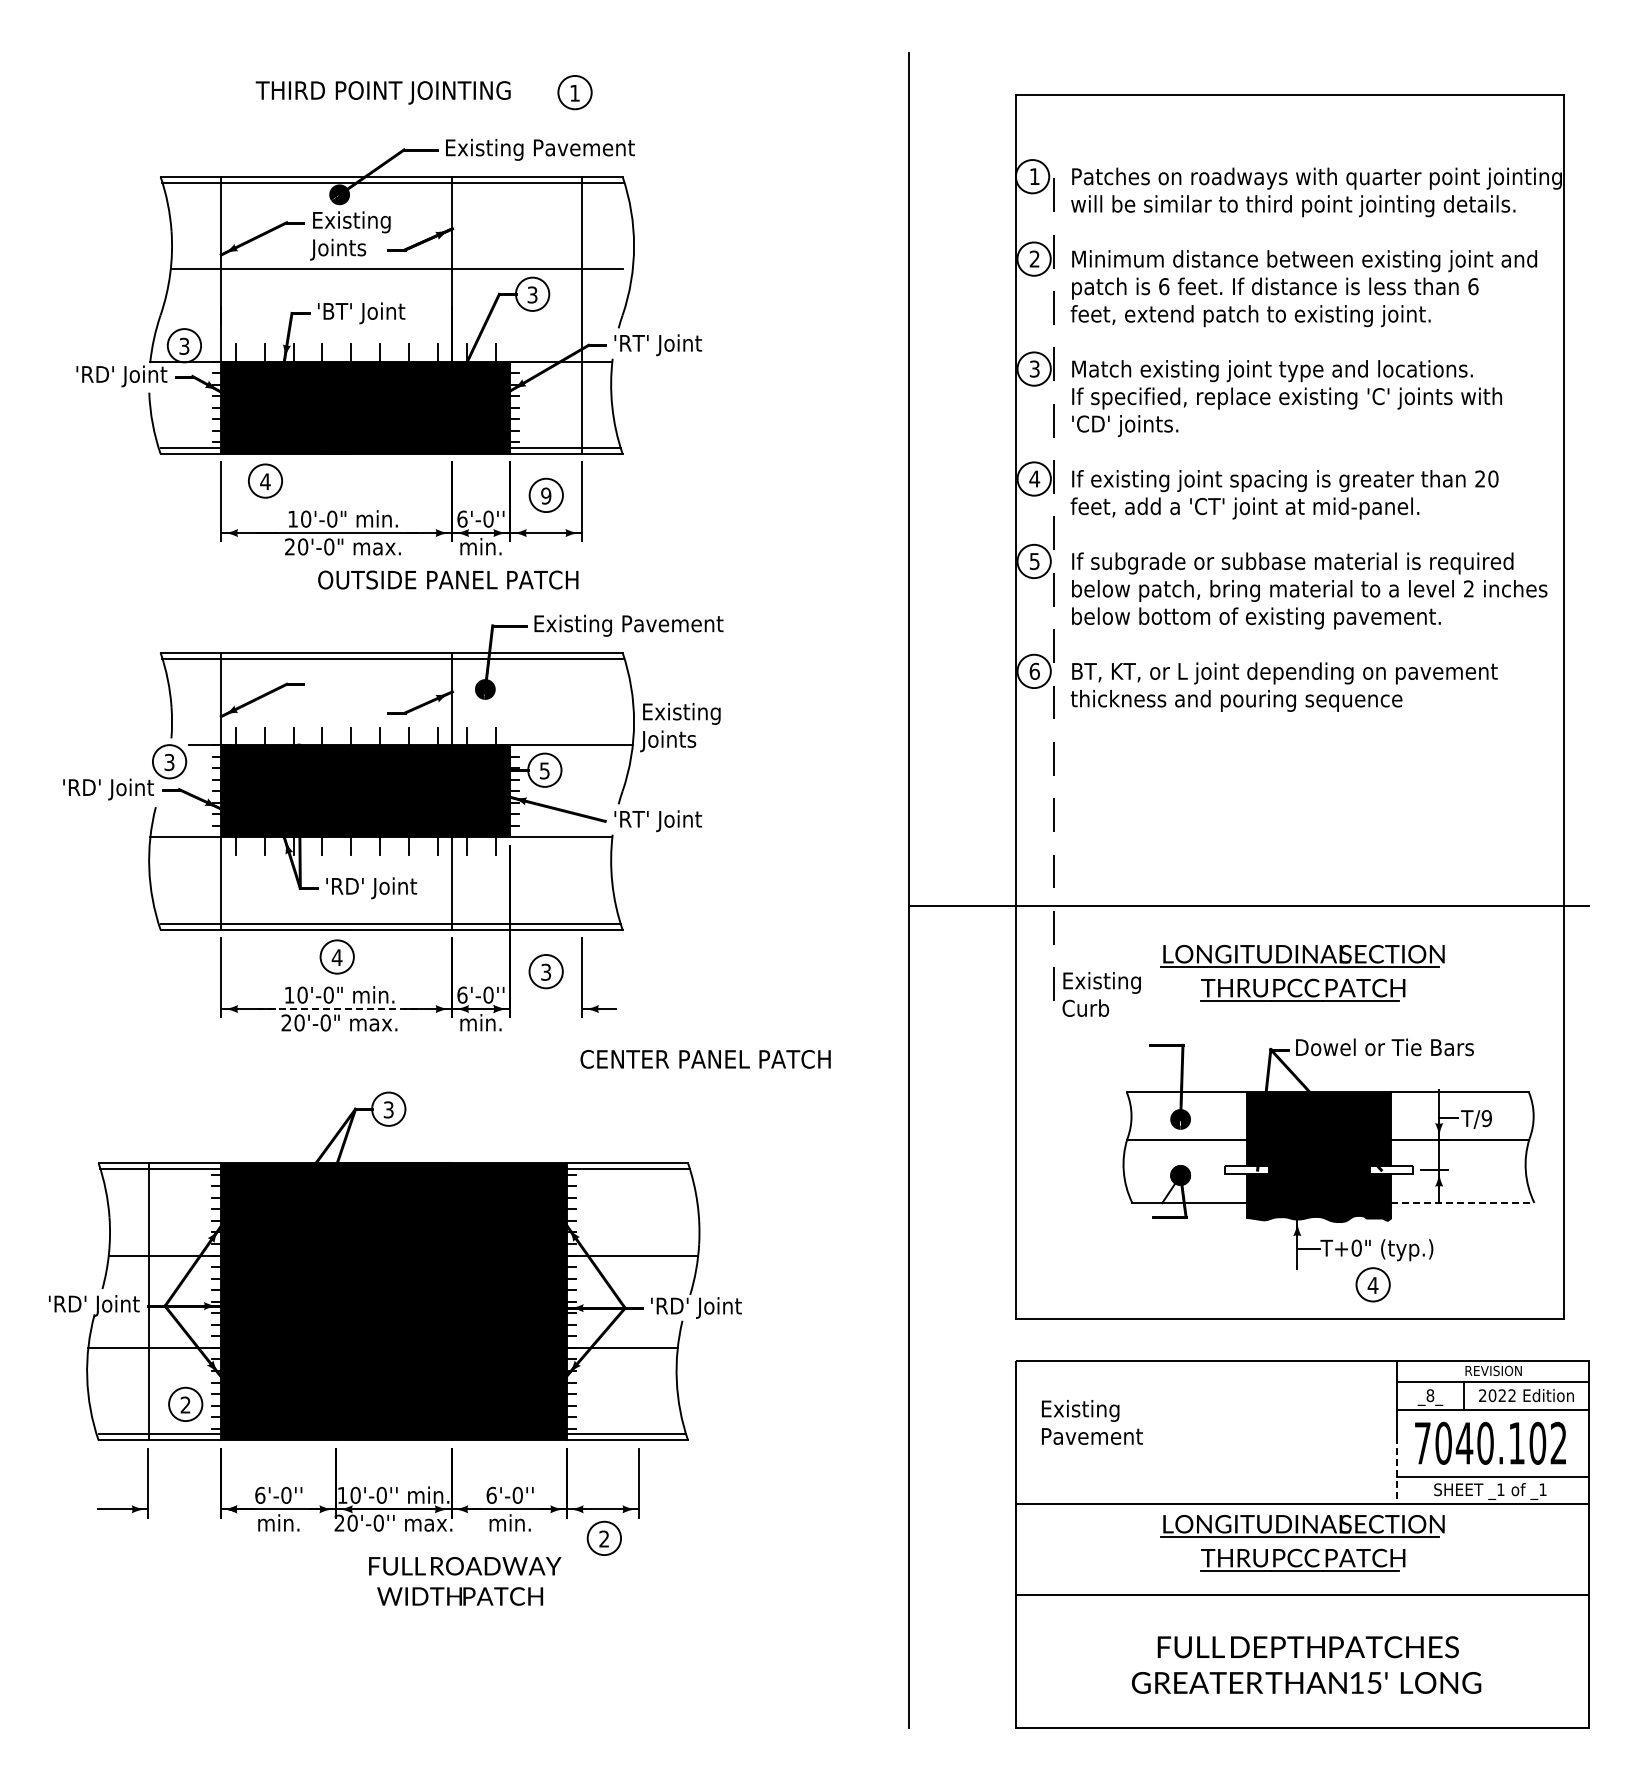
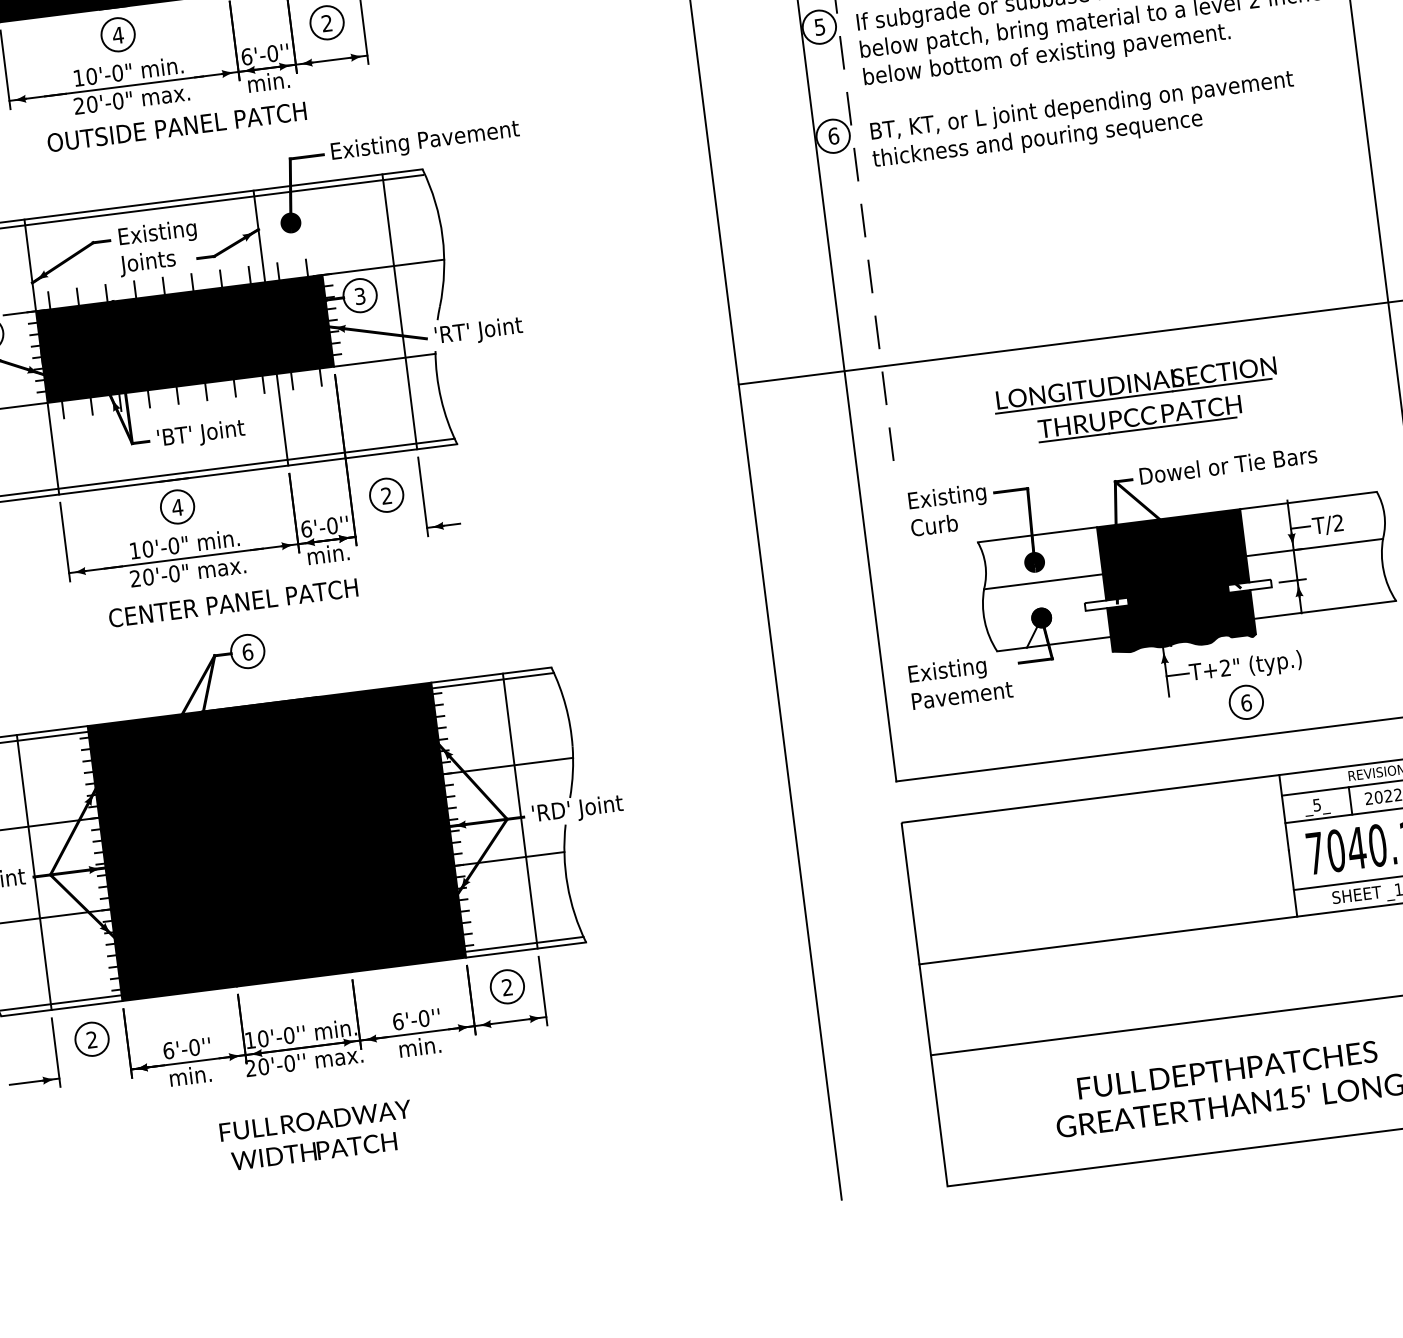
part: (265, 480) -> (118, 34), moved
text: (546, 495) -> (327, 22), 9 -> 2
text: (448, 579) -> (177, 126), moved
text: (680, 727) -> (158, 247), moved
text: (544, 770) -> (359, 295), 5 -> 3
line: (582, 790) -> (399, 311), added
text: (375, 888) -> (206, 434), 'RD' Joint -> 'BT' Joint
text: (545, 972) -> (386, 496), 3 -> 2
text: (1101, 993) -> (948, 508), moved
line: (336, 1009) -> (183, 559), dashed -> solid
text: (705, 1059) -> (233, 603), moved
text: (388, 1109) -> (247, 651), 3 -> 6
text: (1486, 1118) -> (1337, 523), T/9 -> T/2
line: (1462, 1202) -> (1324, 609), dashed -> solid
text: (1356, 1247) -> (1225, 667), T+0" -> T+2"
text: (1372, 1285) -> (1245, 703), 4 -> 6
line: (639, 1301) -> (520, 810), added
text: (1430, 1395) -> (1317, 804), _8_ -> _5_
part: (185, 1403) -> (91, 1038), moved
text: (1092, 1422) -> (960, 681), moved
line: (1396, 1470) -> (1292, 883), dashed -> solid
part: (603, 1537) -> (506, 986), moved
part: (1302, 1543) -> (1208, 967), removed
text: (465, 1581) -> (317, 1135), moved

